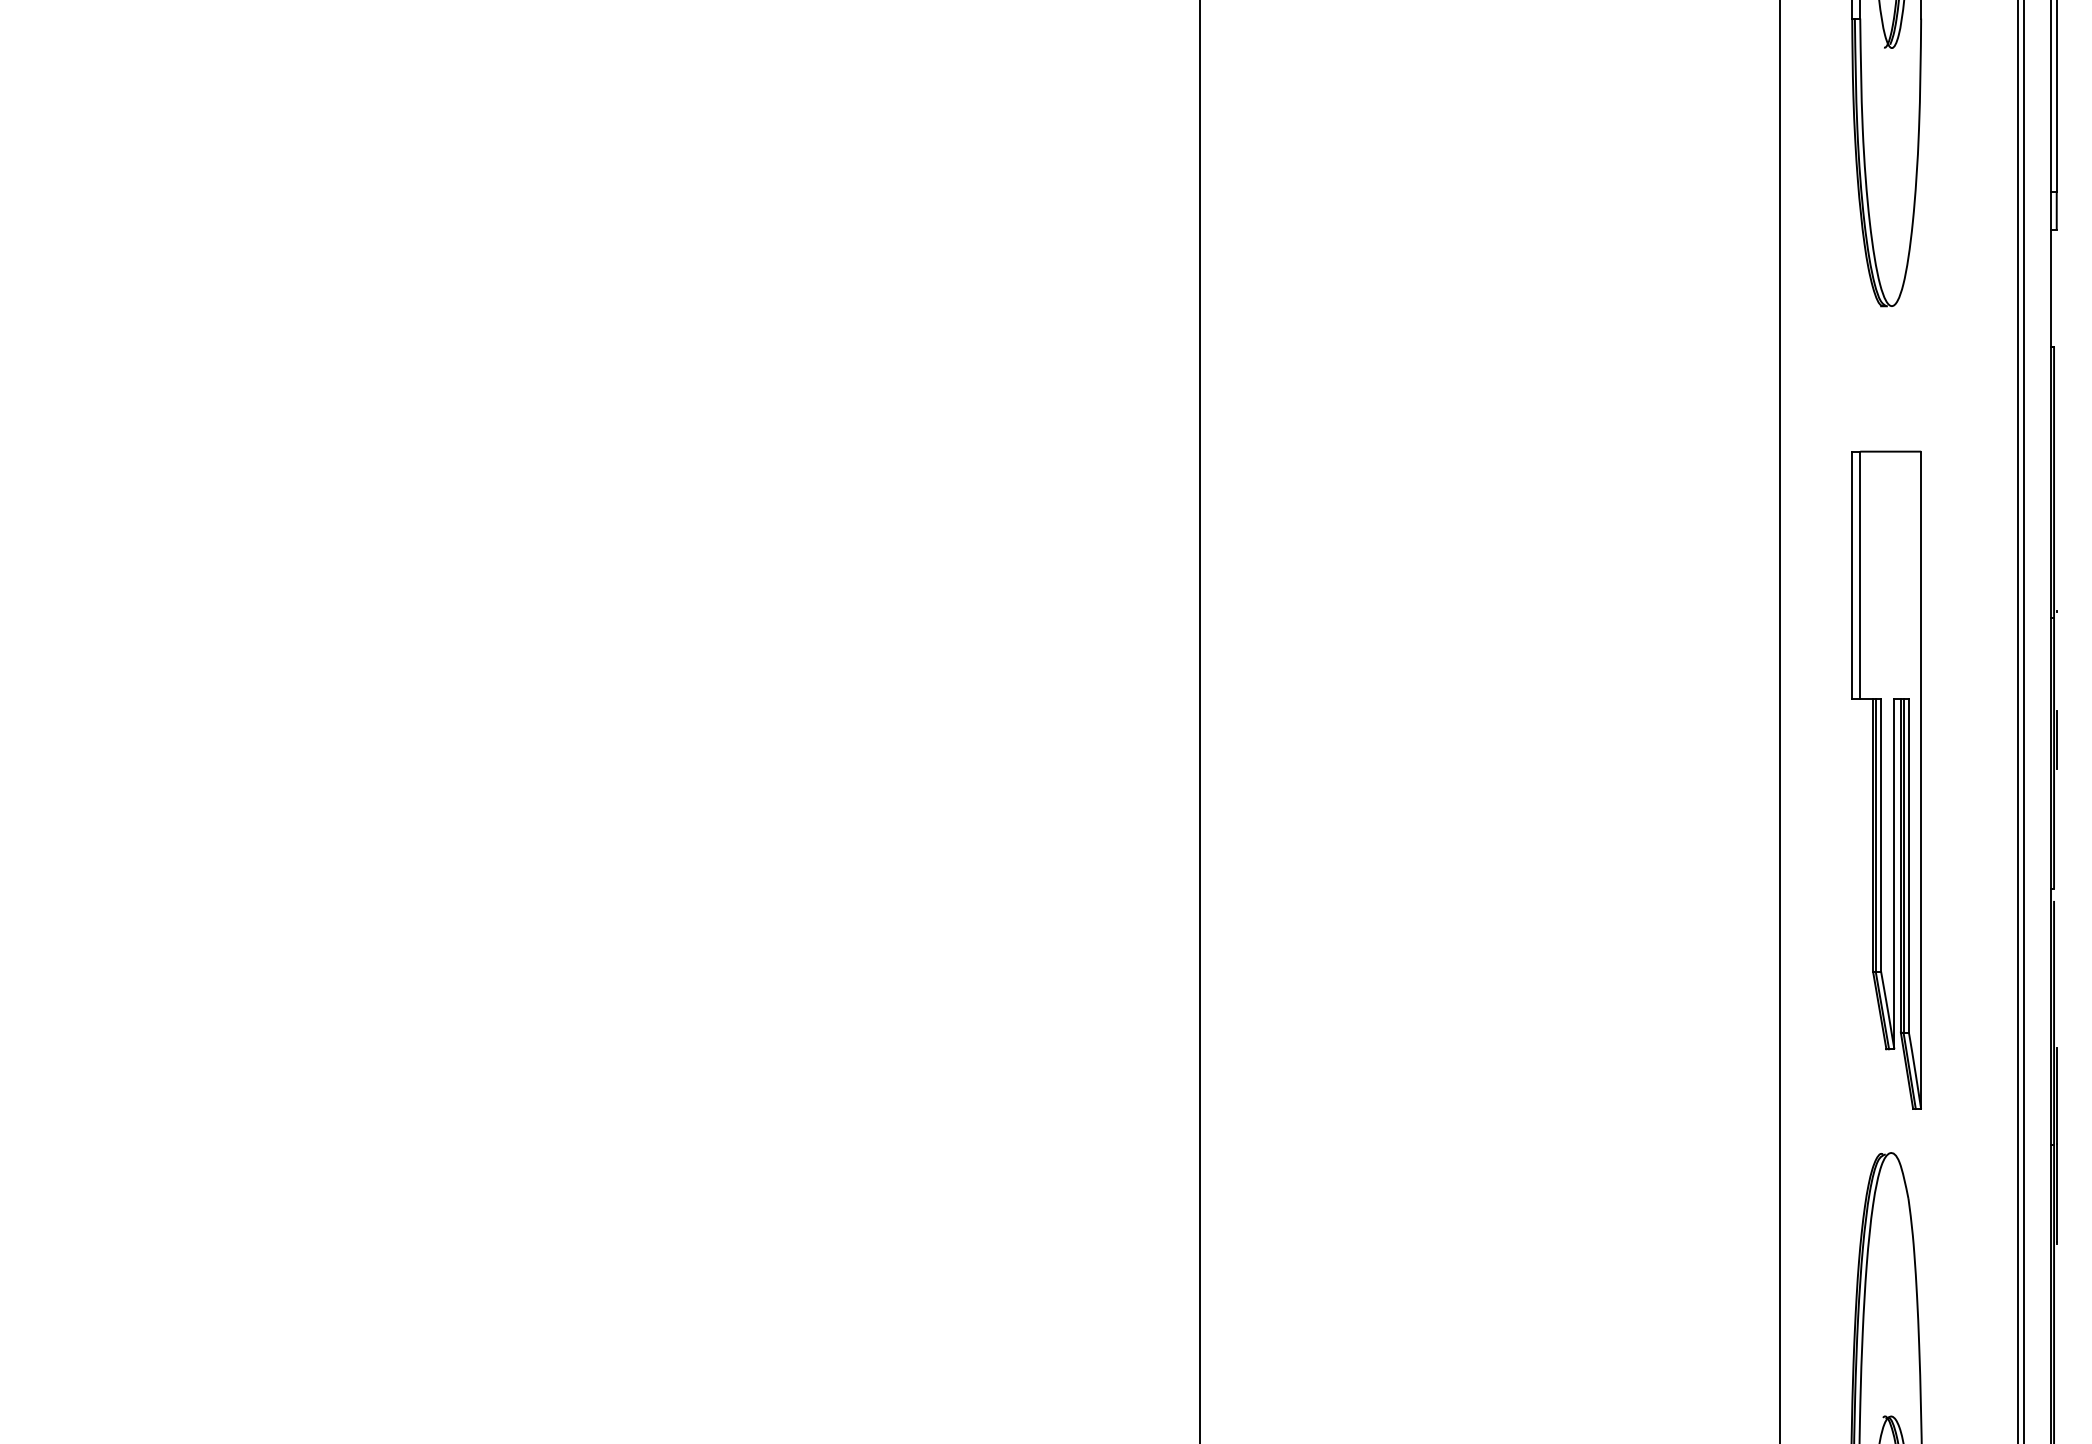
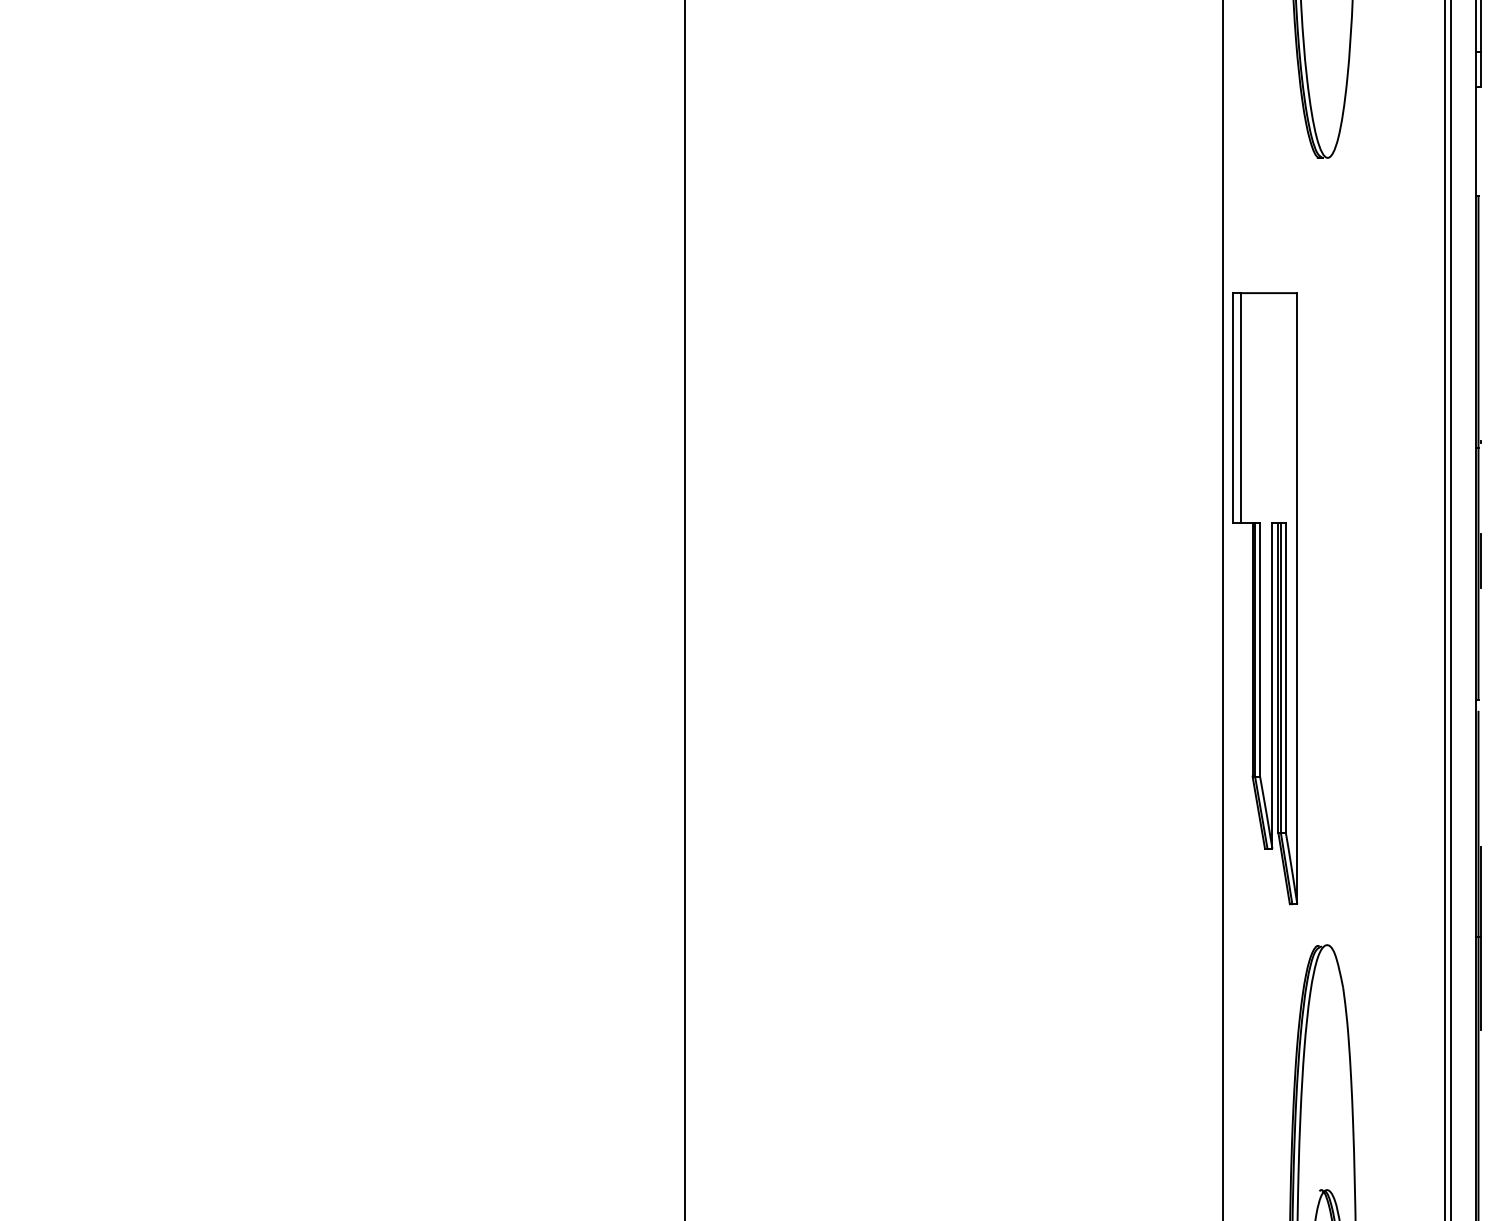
part: (1886, 779) -> (1265, 597), moved

